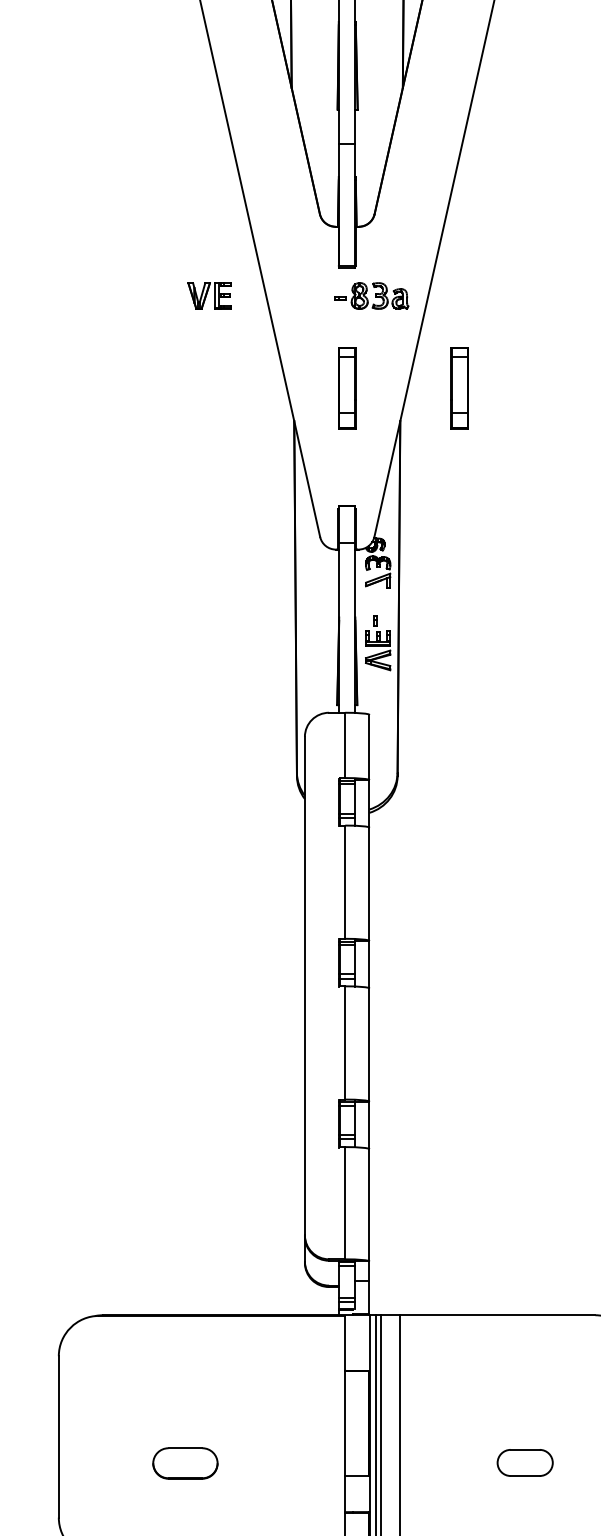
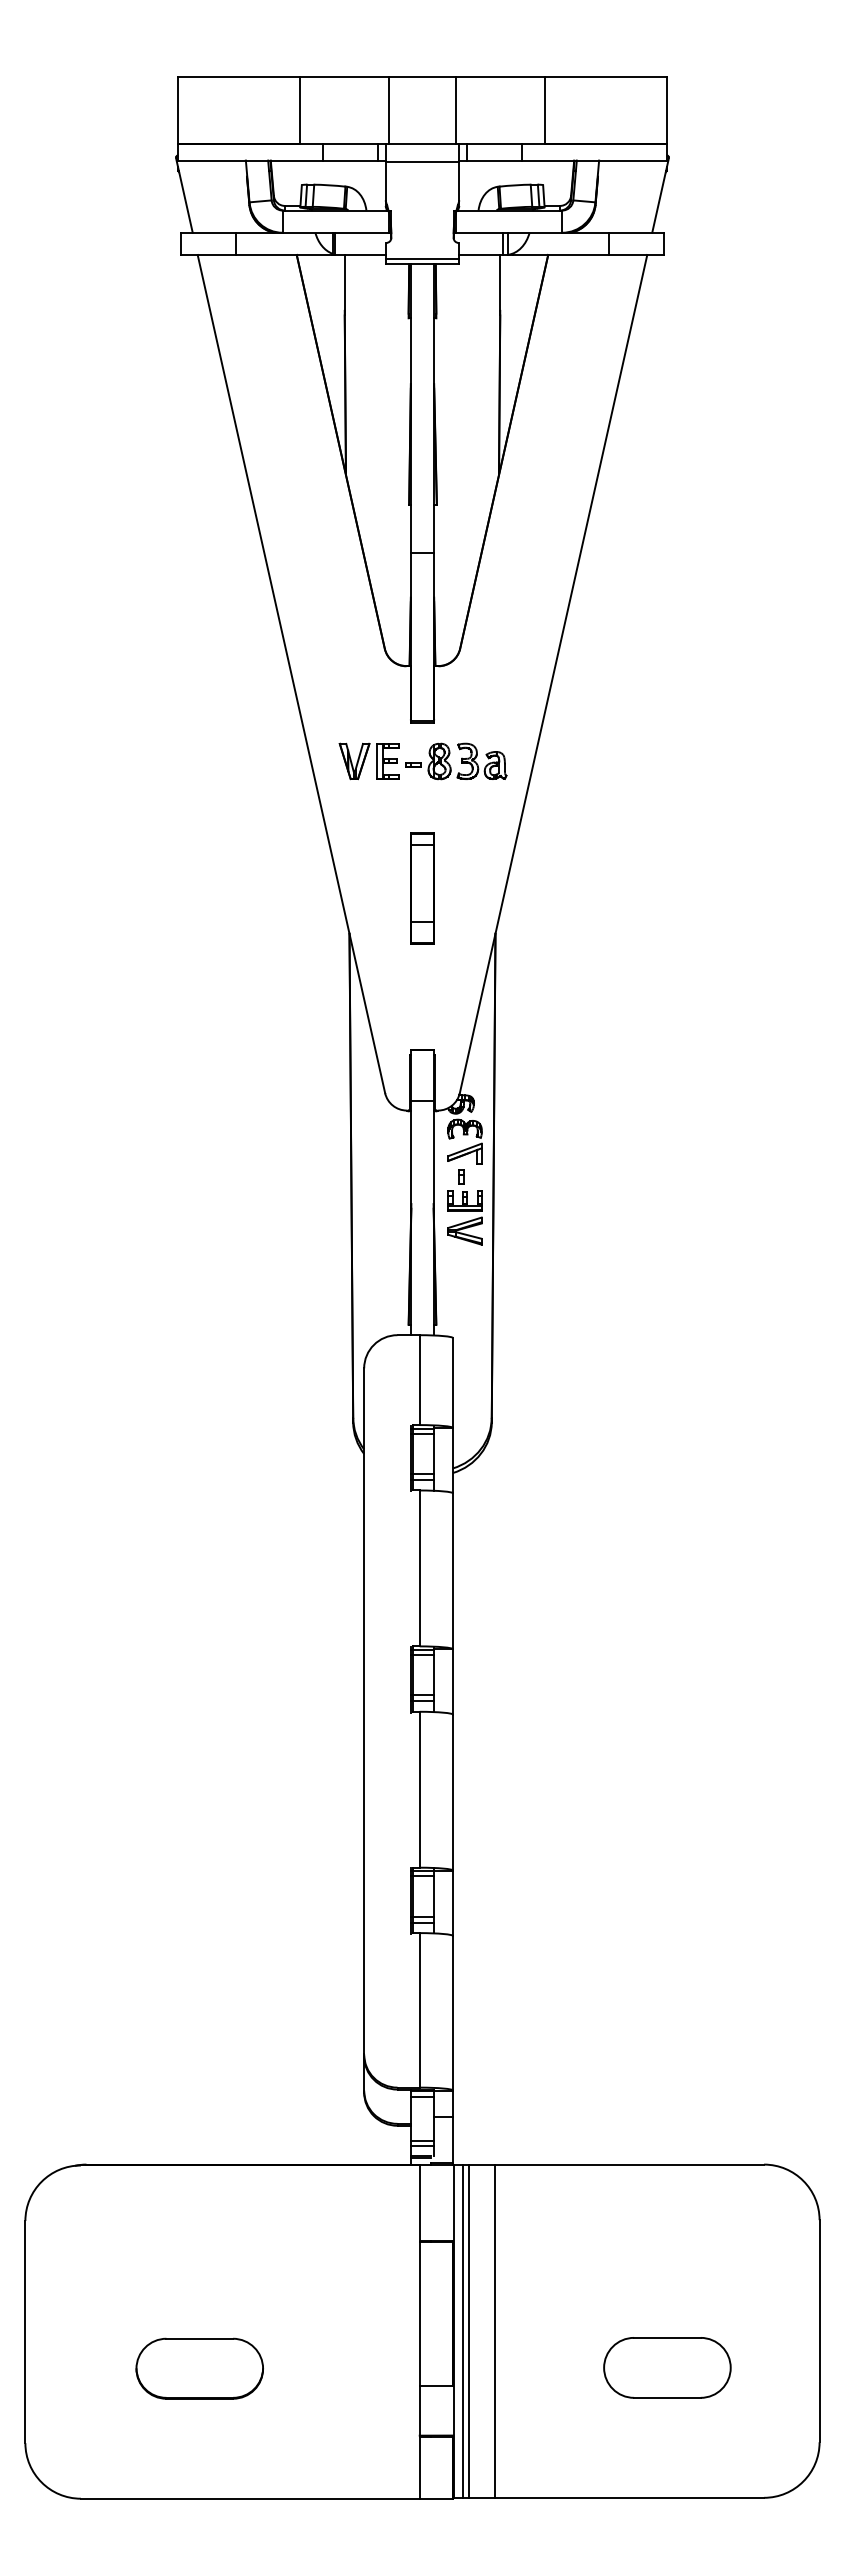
part: (209, 296) -> (368, 761), moved
part: (459, 388) -> (577, 888), removed
part: (377, 643) -> (464, 1207), moved
part: (525, 1462) -> (667, 2367), size x1.67
part: (185, 1463) -> (199, 2368), size x1.43

